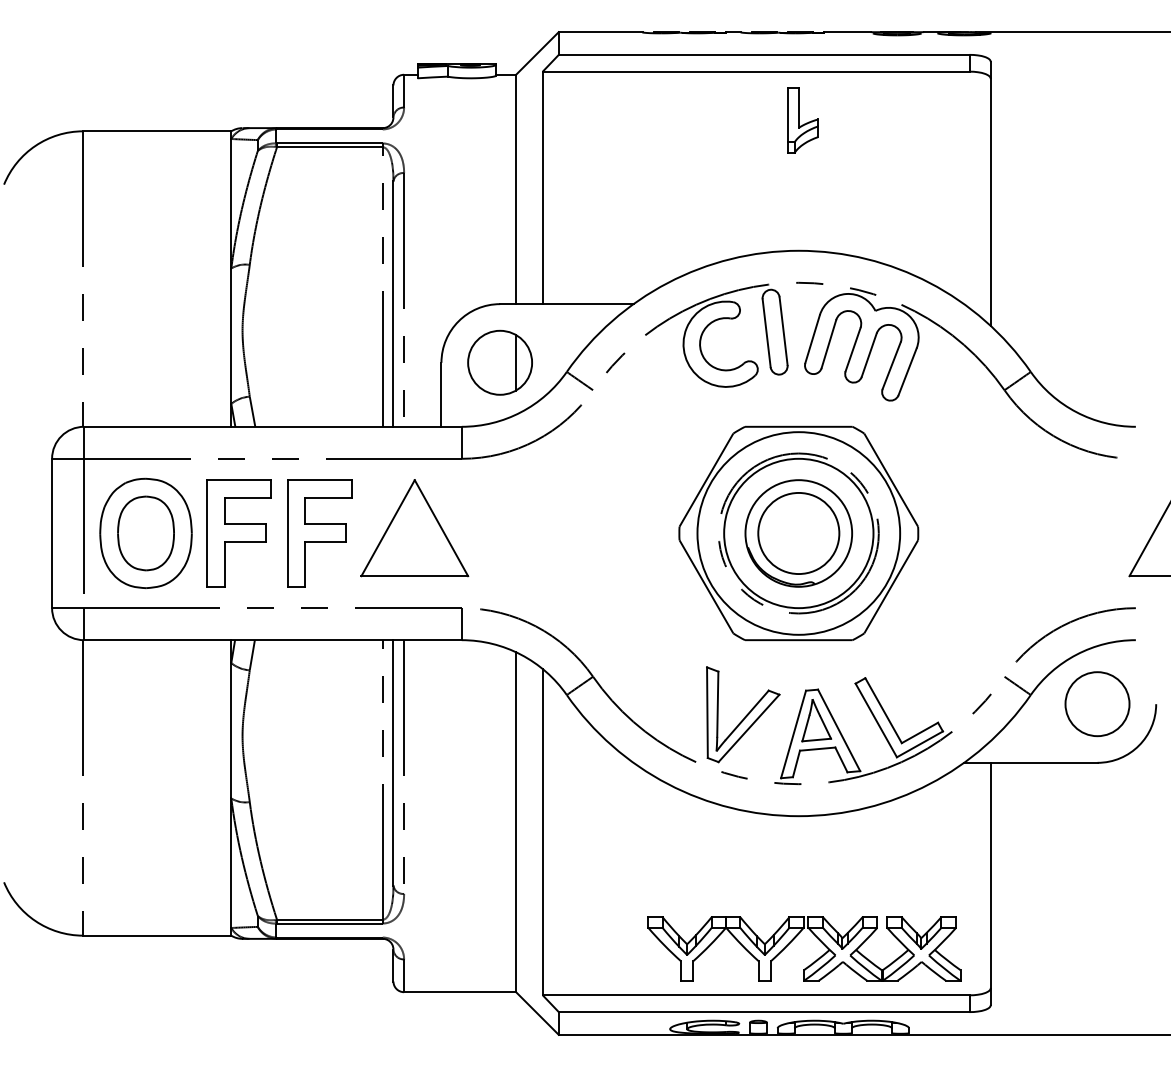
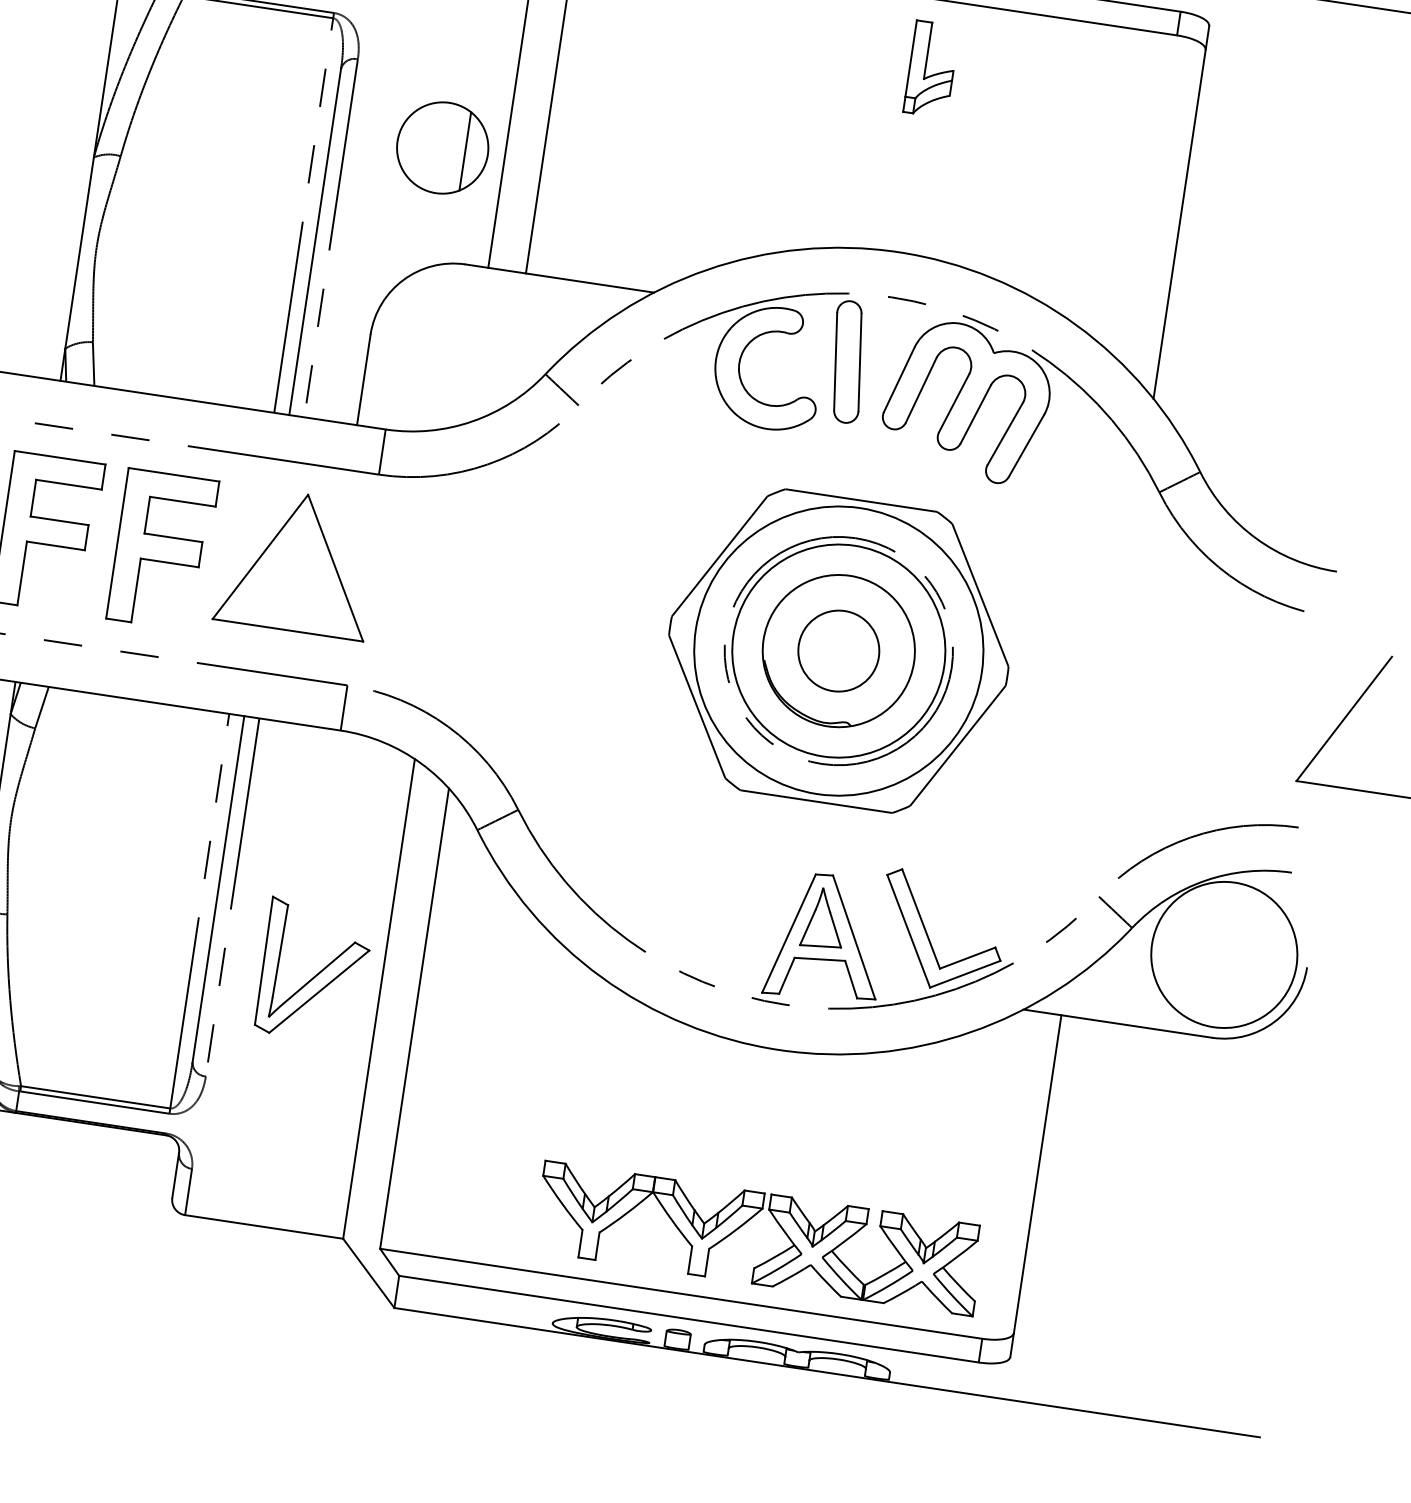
part: (499, 362) -> (441, 147), moved
circle: (798, 533) -> (838, 651), size x0.7
circle: (1097, 704) -> (1224, 955), size x1.6
part: (743, 714) -> (314, 970), moved

